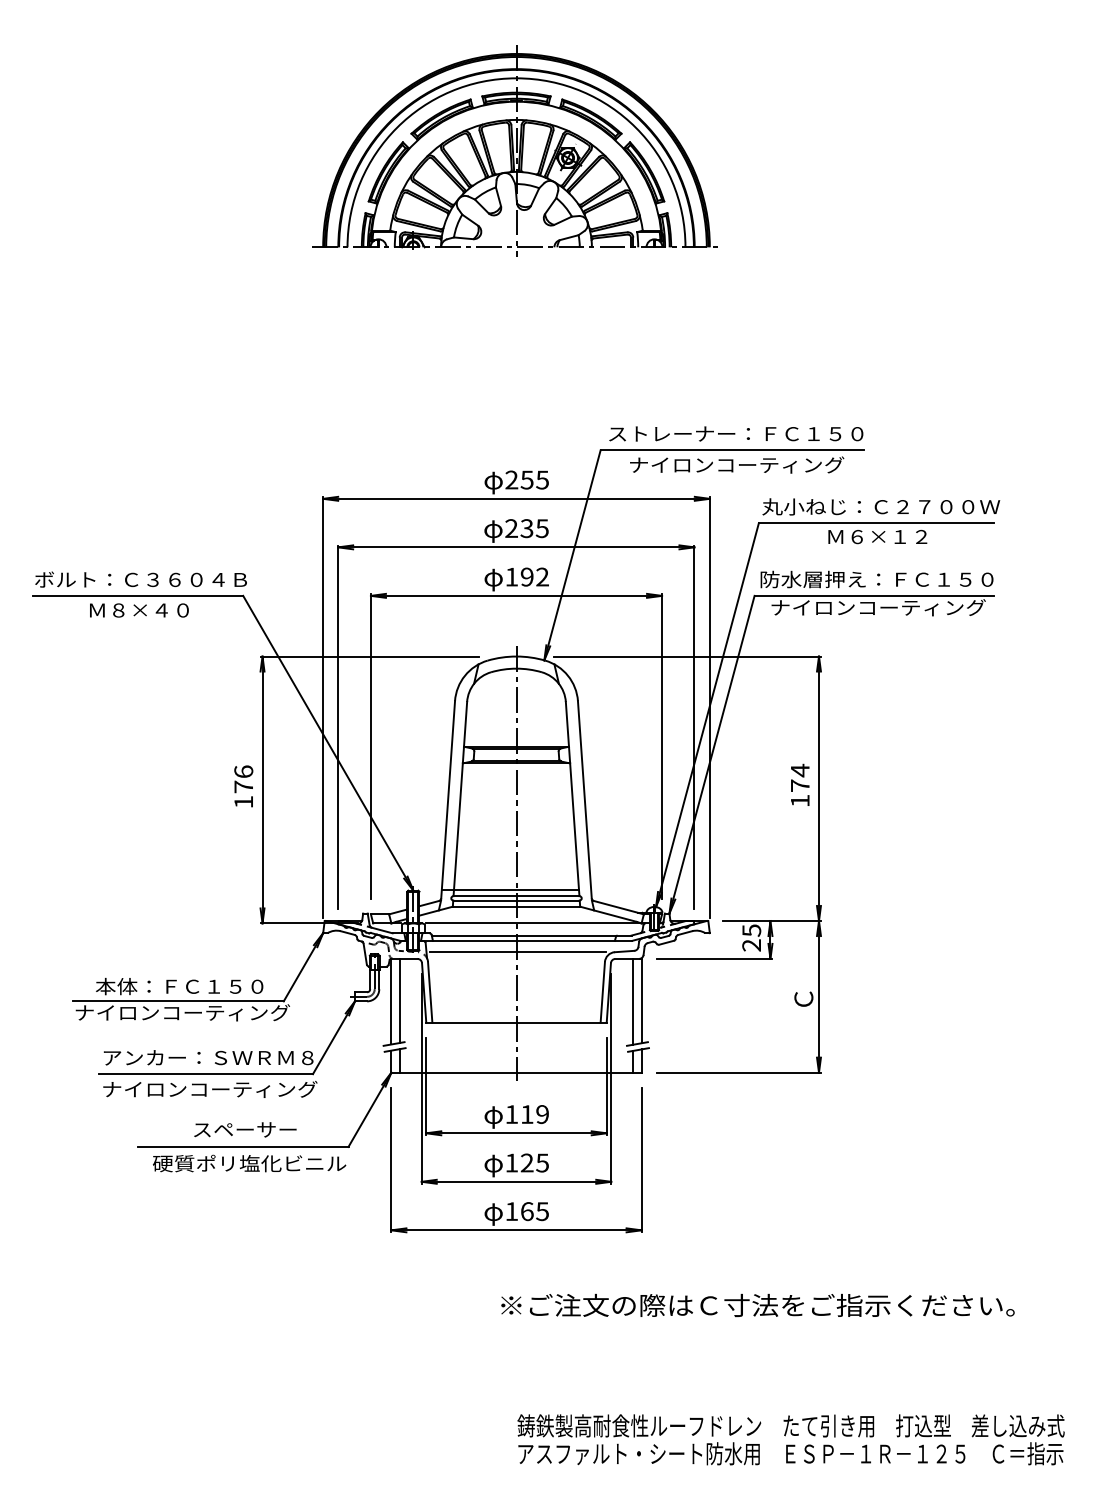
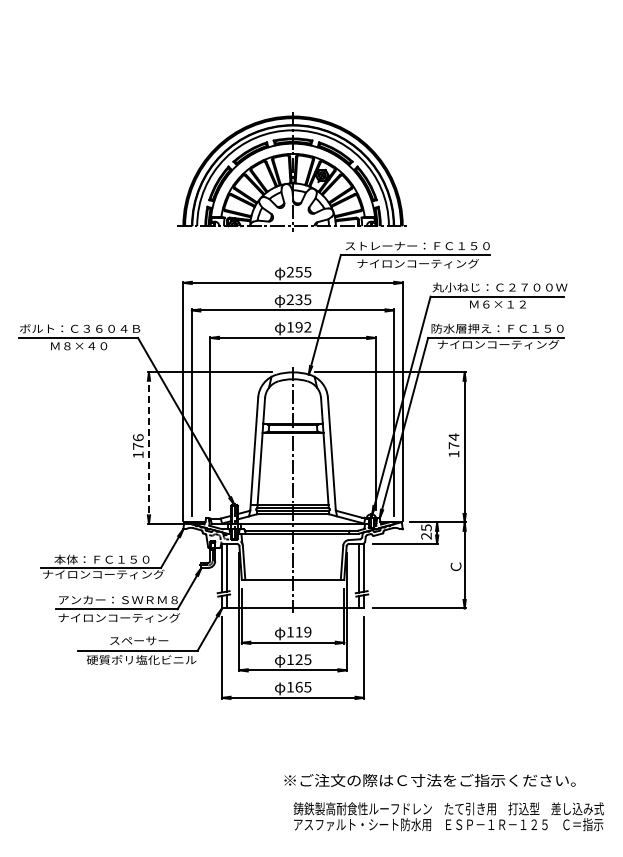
part: (513, 150) -> (291, 171), moved
line: (261, 790) -> (148, 448), solid -> dashed
line: (517, 952) -> (293, 540), removed
text: (756, 1305) -> (429, 780), moved

